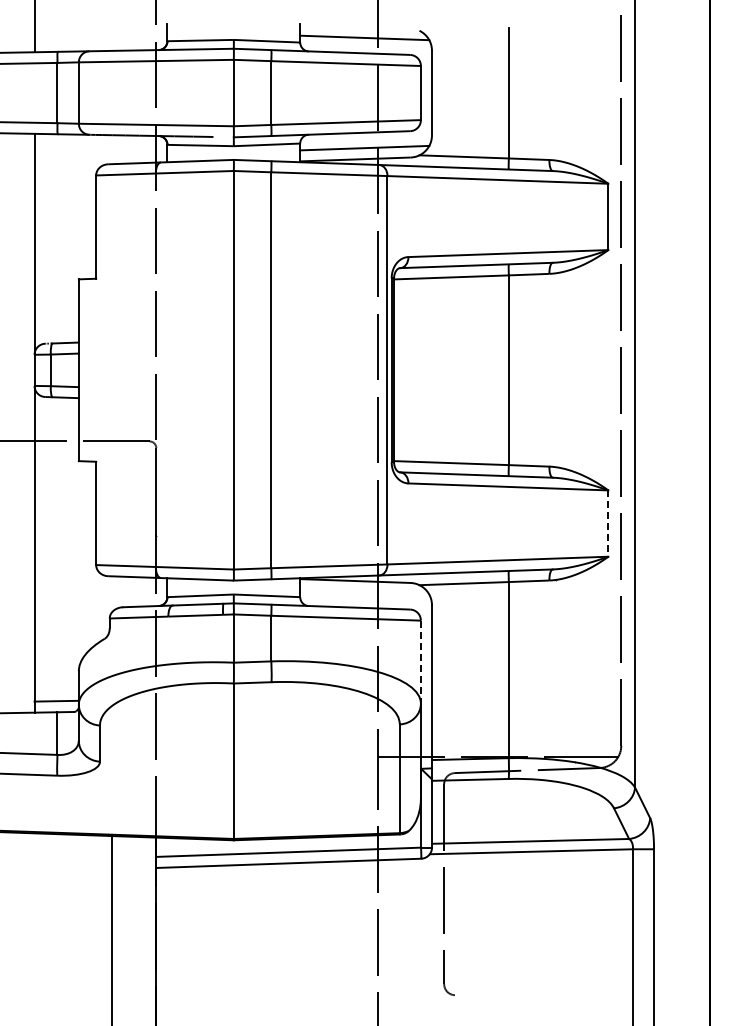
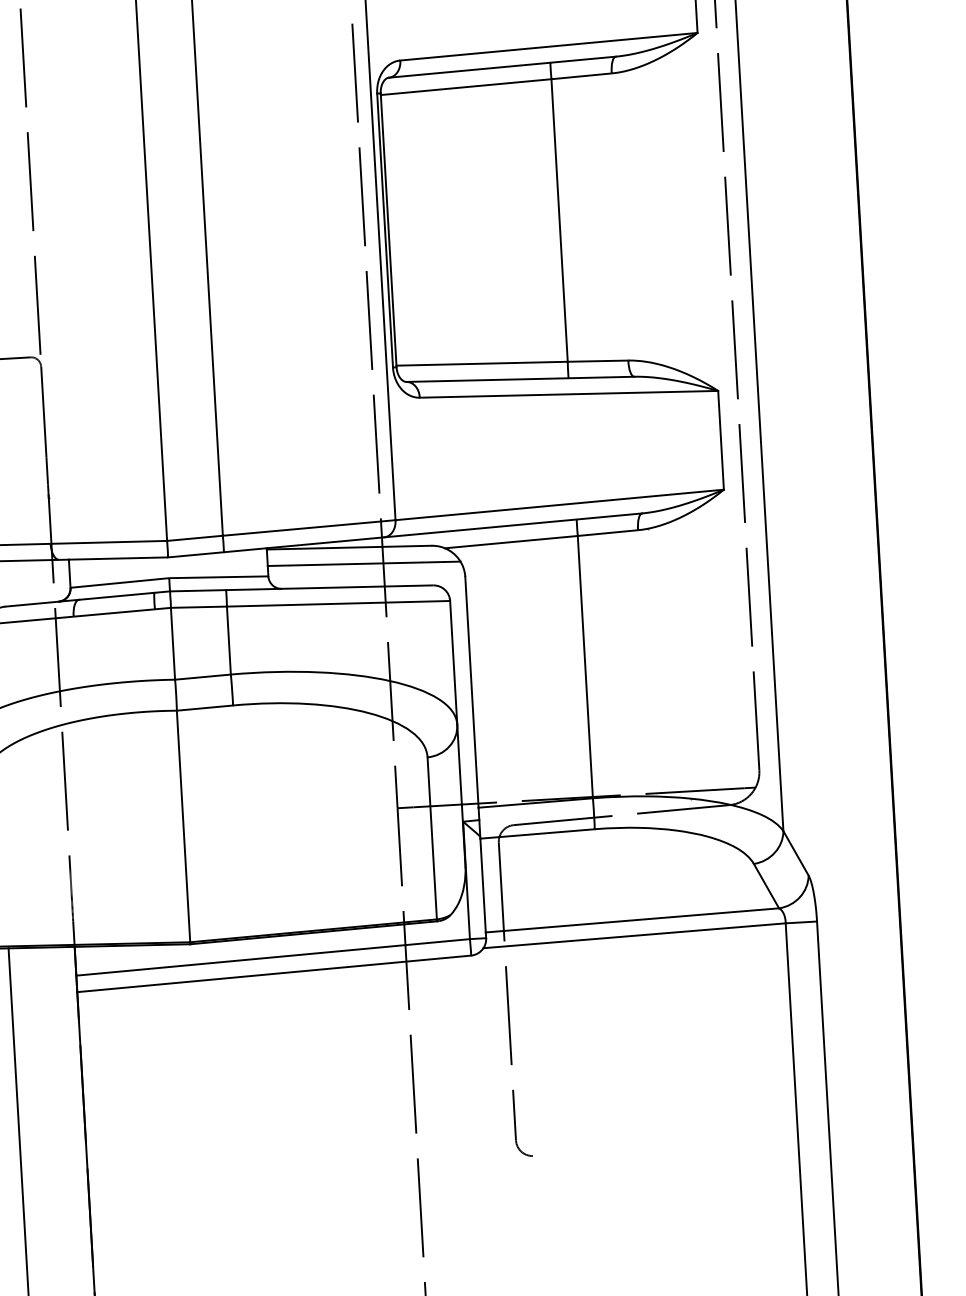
line: (608, 524) -> (721, 441), dashed -> solid
line: (364, 592) -> (363, 563), added
line: (420, 662) -> (453, 663), dashed -> solid

